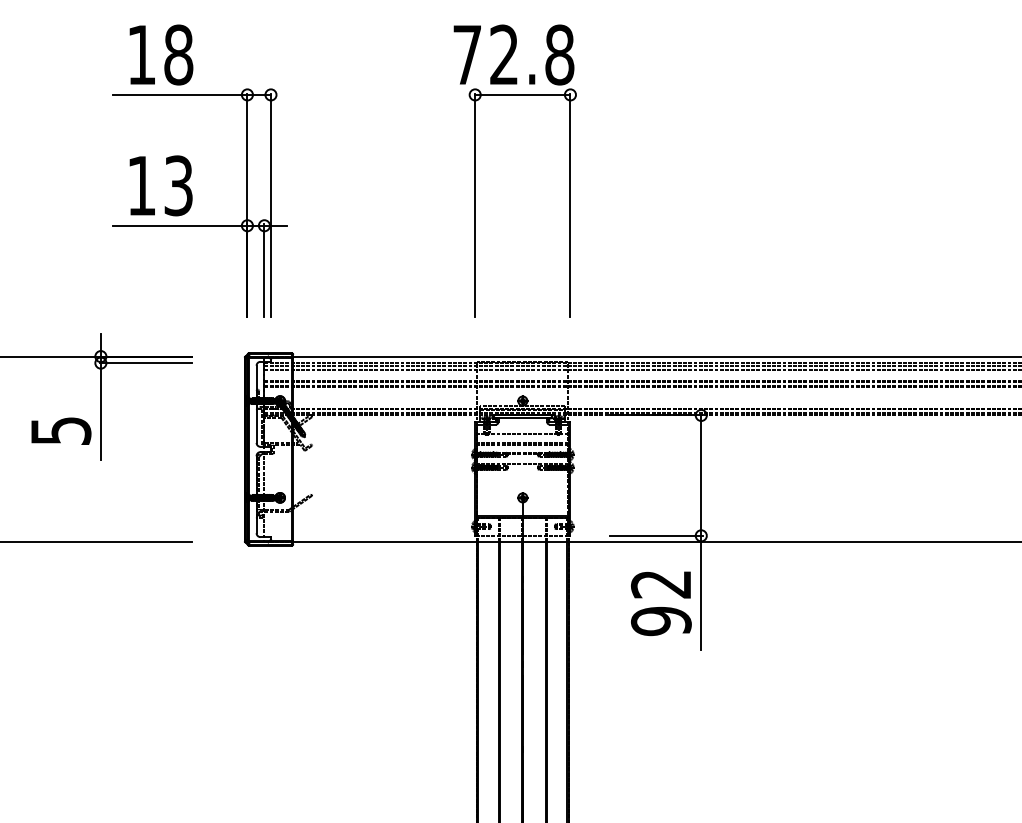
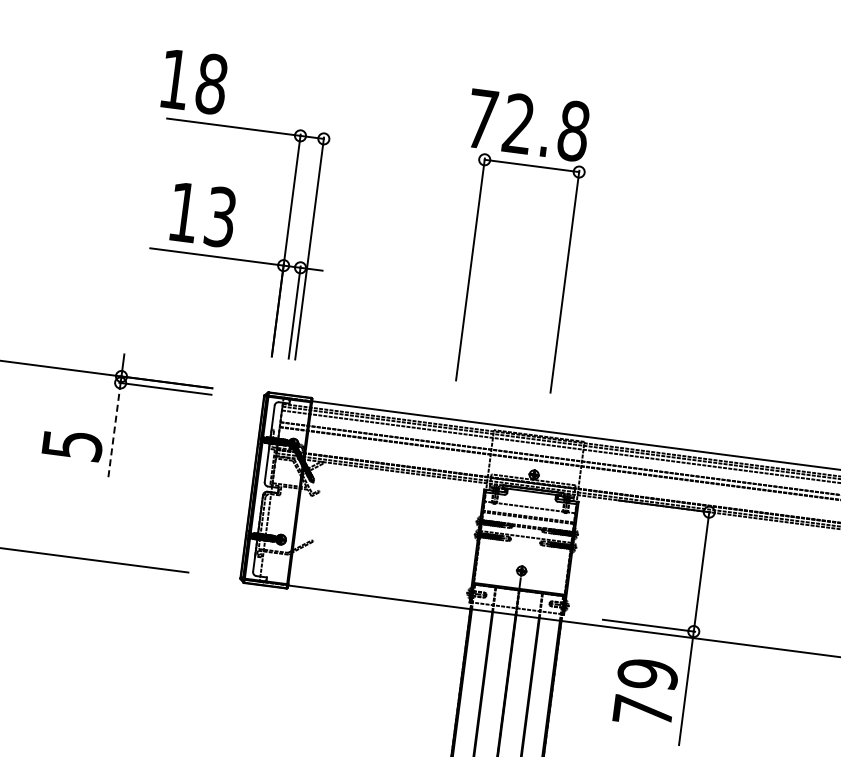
text: (161, 54) -> (194, 81), moved
part: (475, 170) -> (475, 234), moved
line: (100, 412) -> (113, 431), solid -> dashed
text: (661, 603) -> (645, 693), 92 -> 79

